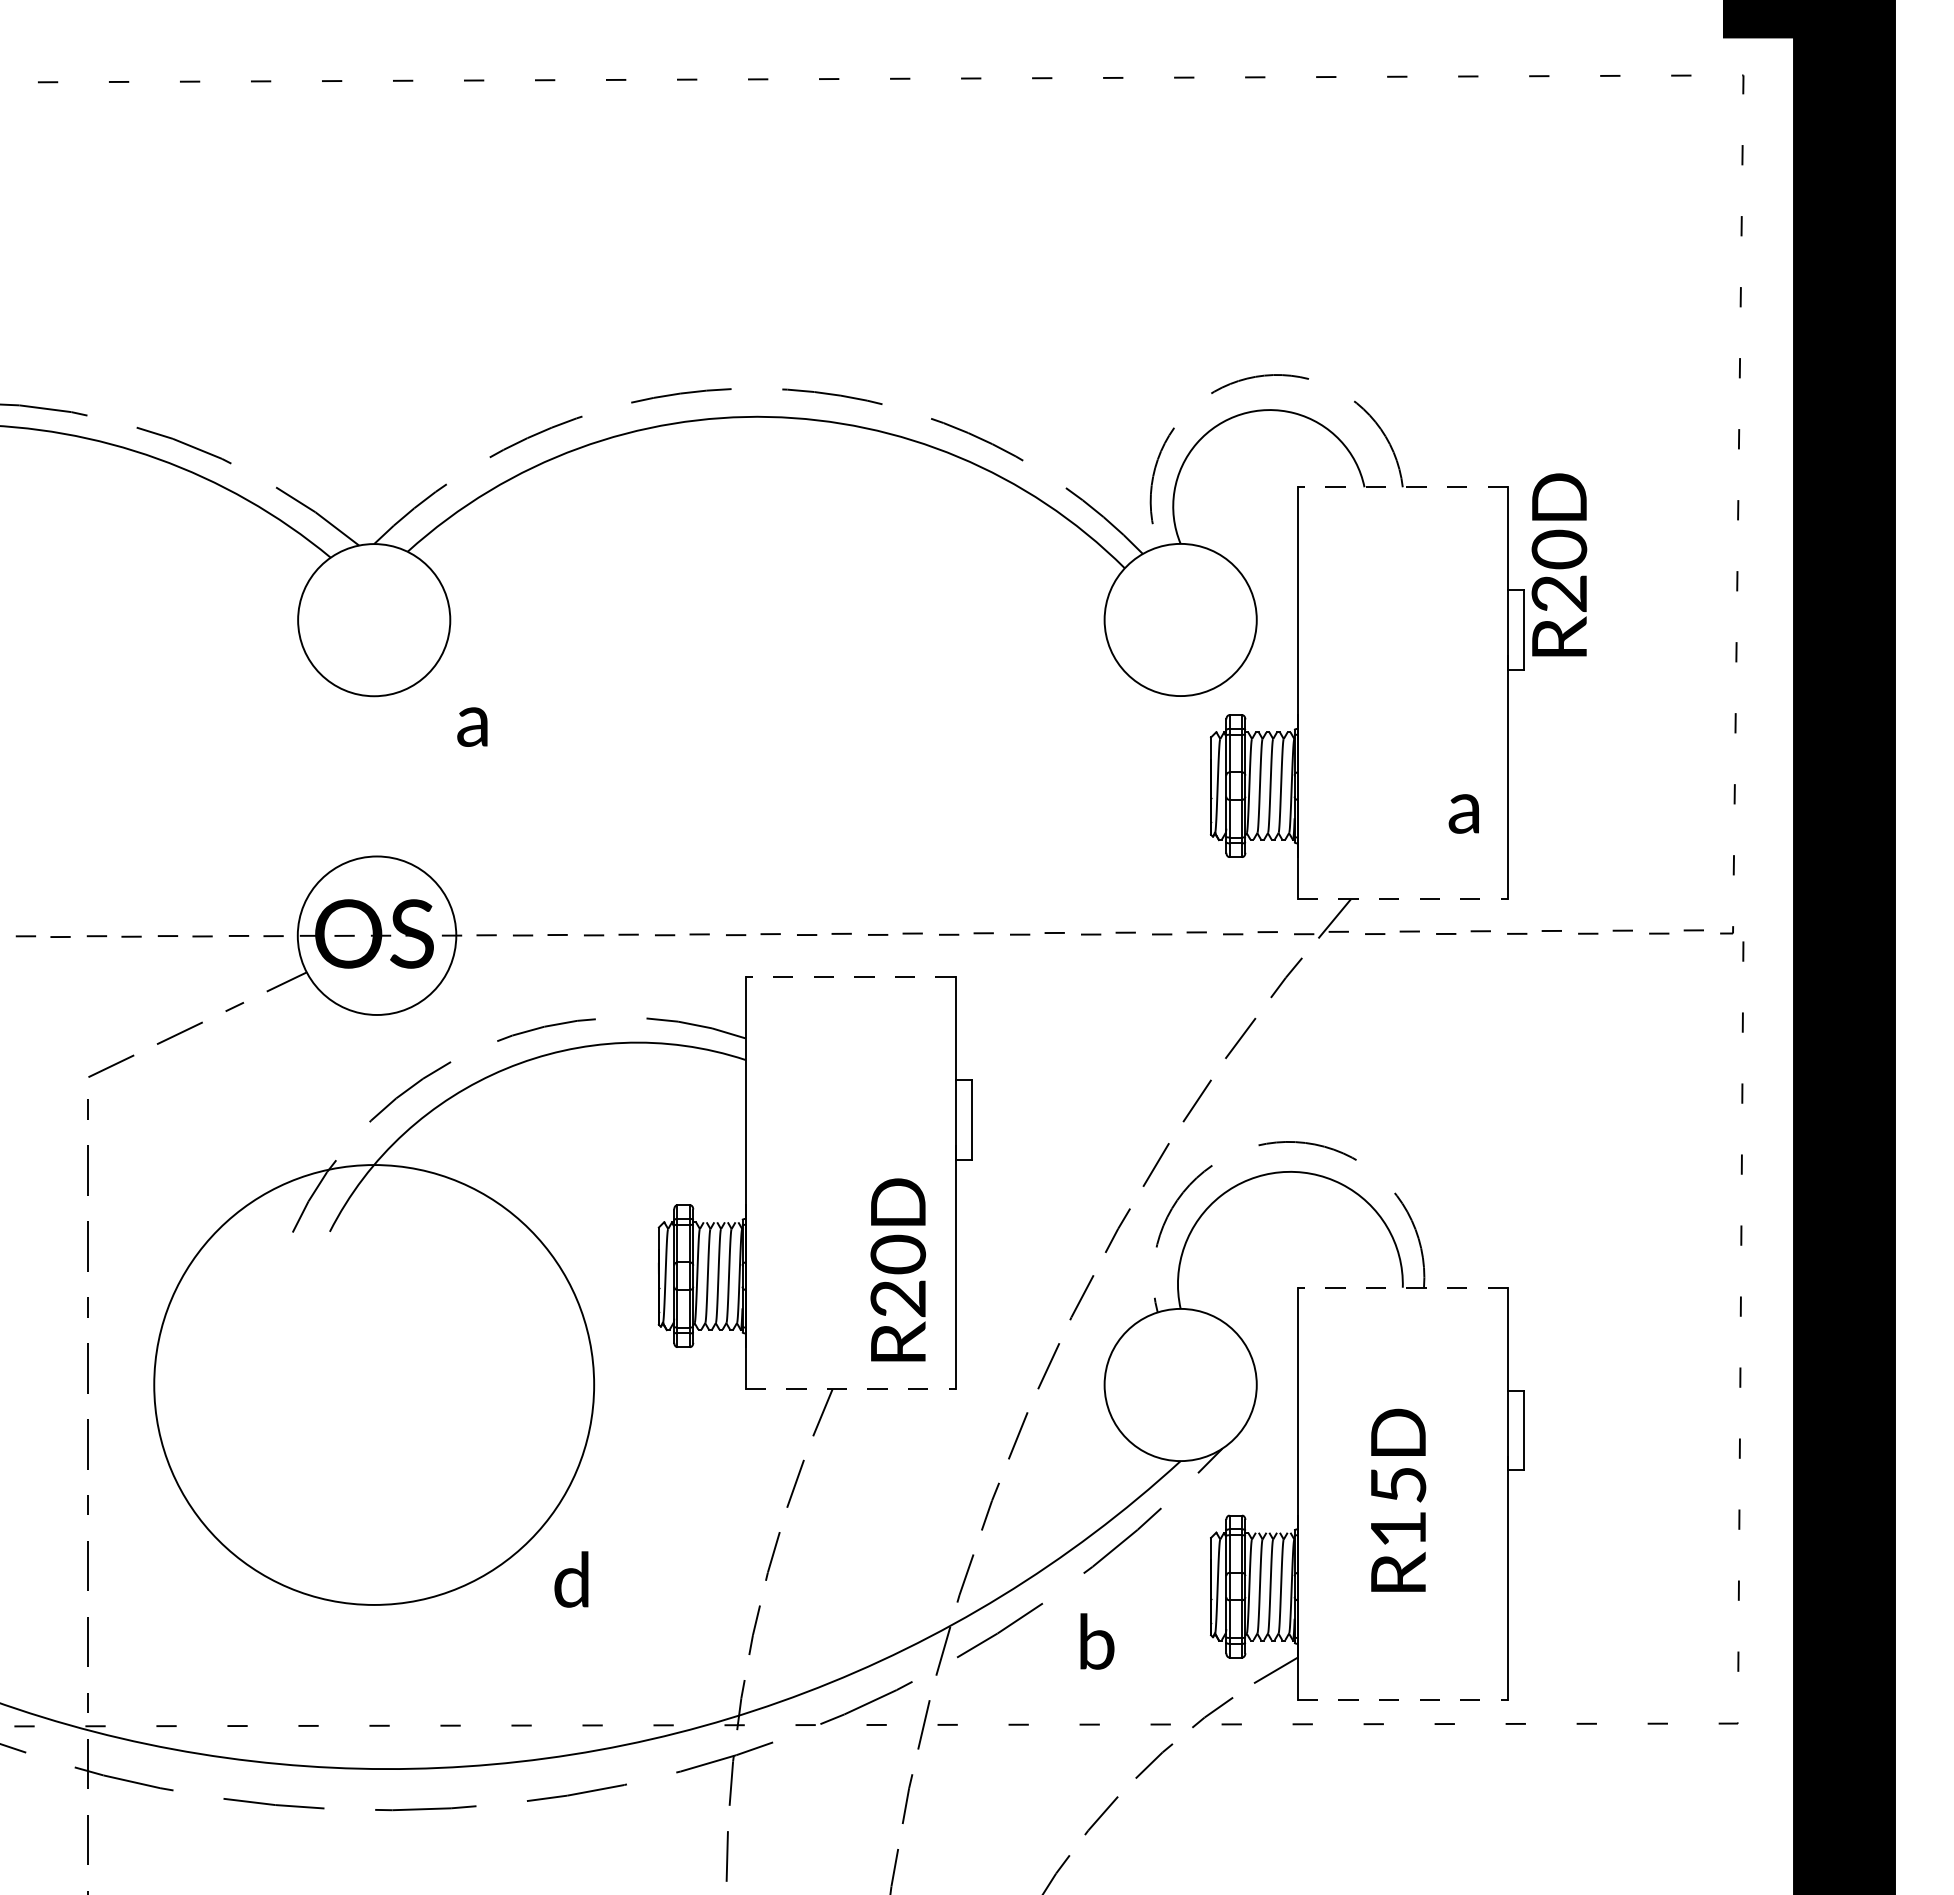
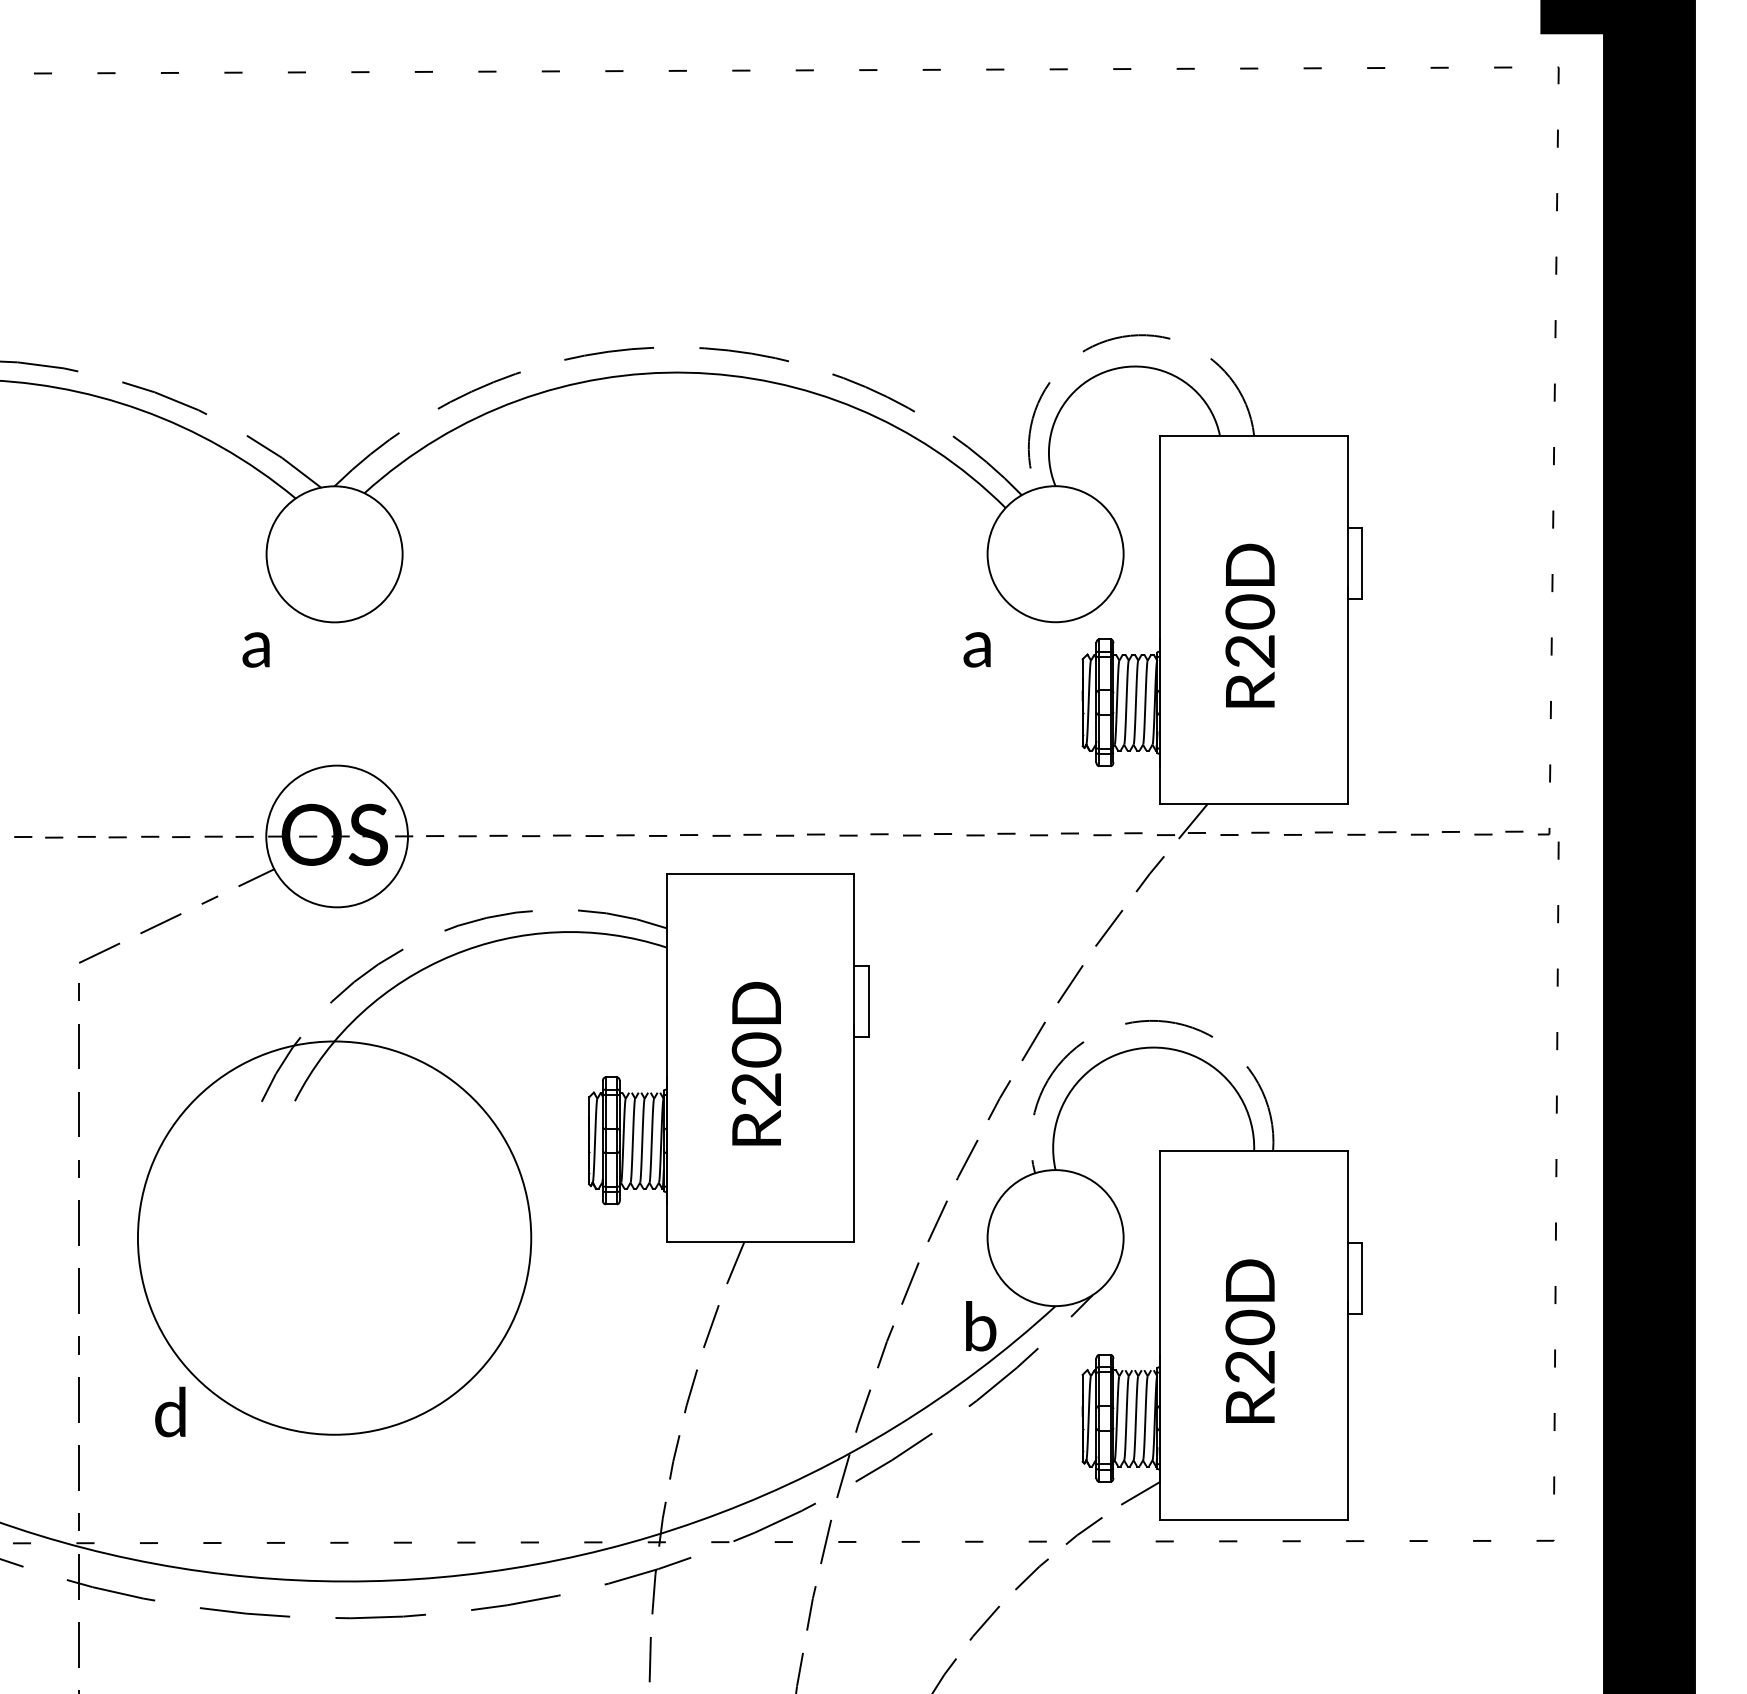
line: (1402, 487) -> (1253, 435), dashed -> solid
text: (1559, 564) -> (1250, 625), moved
text: (472, 726) -> (256, 649), moved
text: (1463, 813) -> (976, 649), moved
line: (1403, 899) -> (1254, 804), dashed -> solid
line: (850, 977) -> (760, 873), dashed -> solid
text: (897, 1269) -> (755, 1063), moved
line: (1402, 1287) -> (1253, 1150), dashed -> solid
line: (851, 1389) -> (761, 1242), dashed -> solid
text: (1398, 1506) -> (1250, 1346), R15D -> R20D
text: (571, 1579) -> (170, 1412), moved
text: (1097, 1641) -> (981, 1326), moved
line: (1403, 1699) -> (1254, 1519), dashed -> solid

